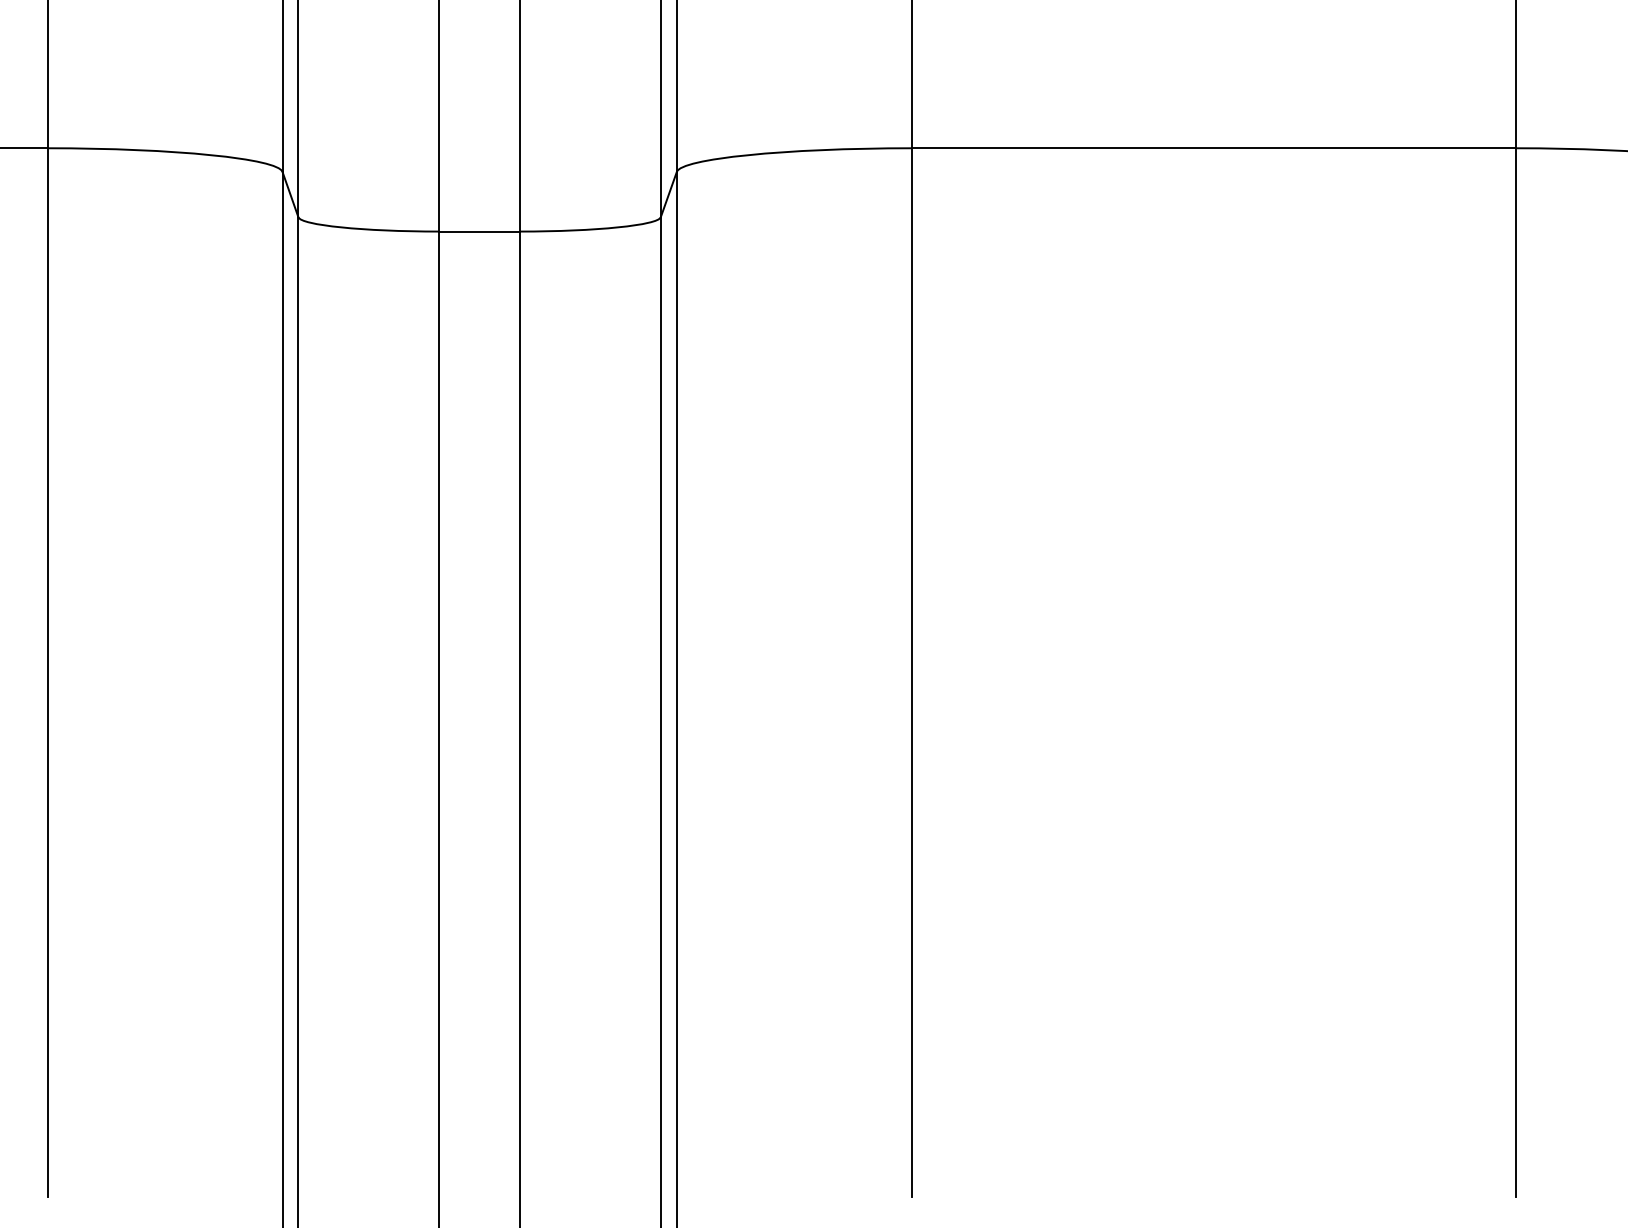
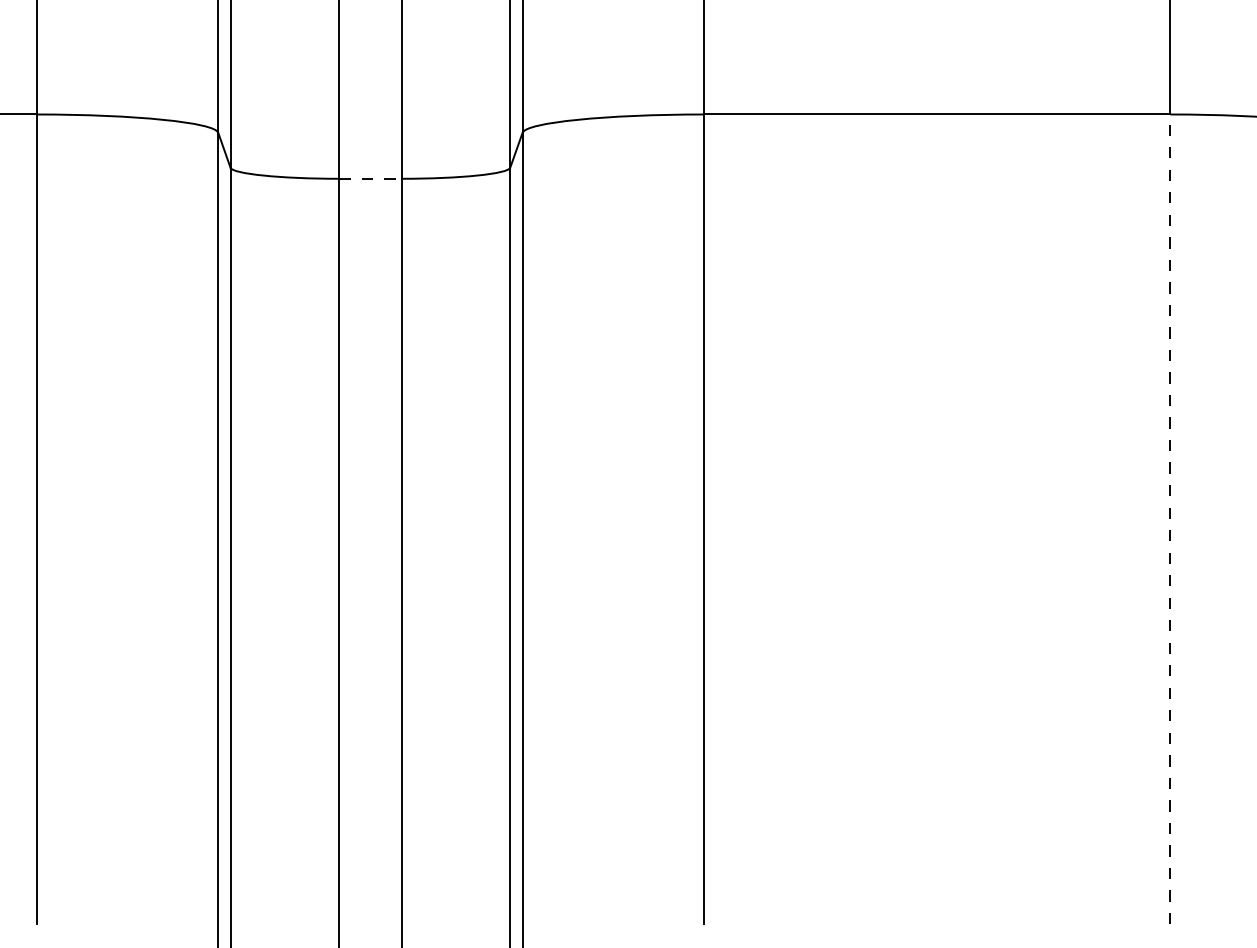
line: (479, 231) -> (370, 178), solid -> dashed
line: (1516, 672) -> (1170, 519), solid -> dashed

